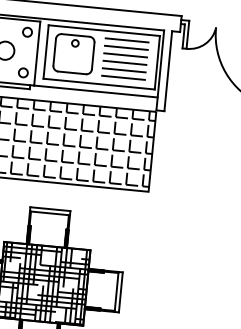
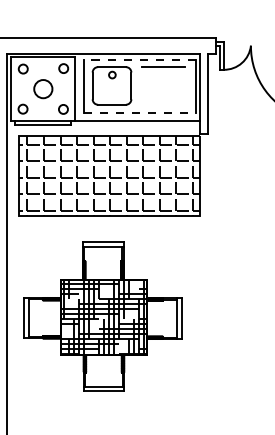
line: (103, 30) -> (139, 59), solid -> dashed
line: (126, 47) -> (163, 74), removed
line: (125, 55) -> (163, 82), removed
line: (124, 62) -> (163, 89), removed
line: (124, 70) -> (163, 97), removed
line: (123, 77) -> (163, 104), removed
line: (98, 84) -> (139, 113), solid -> dashed

